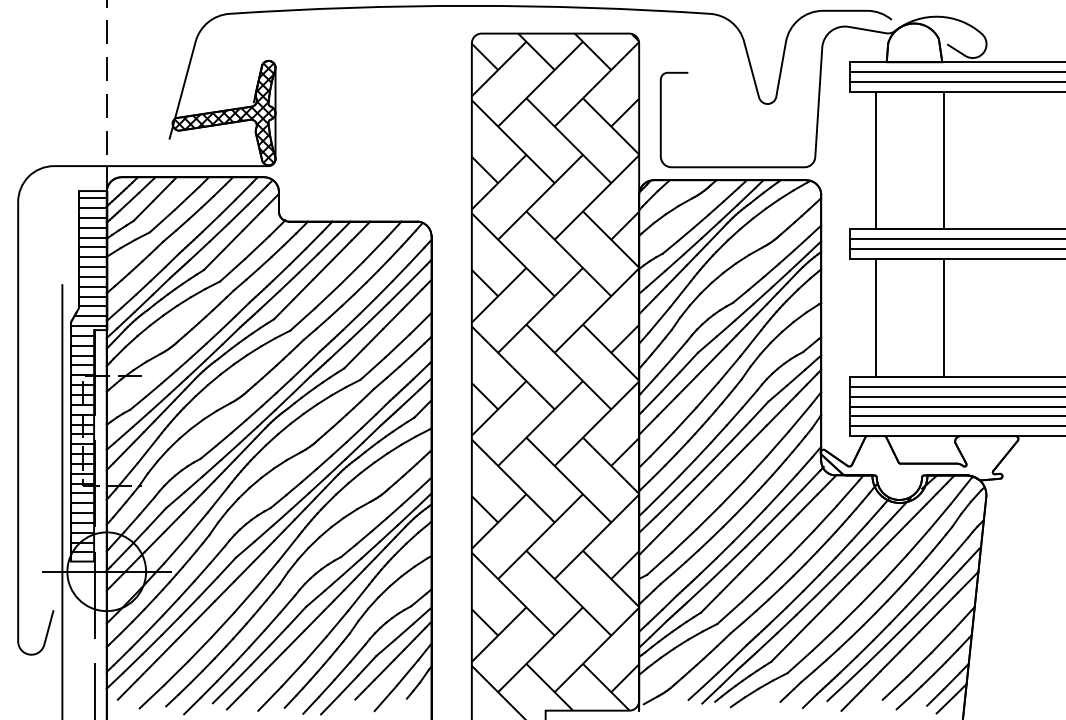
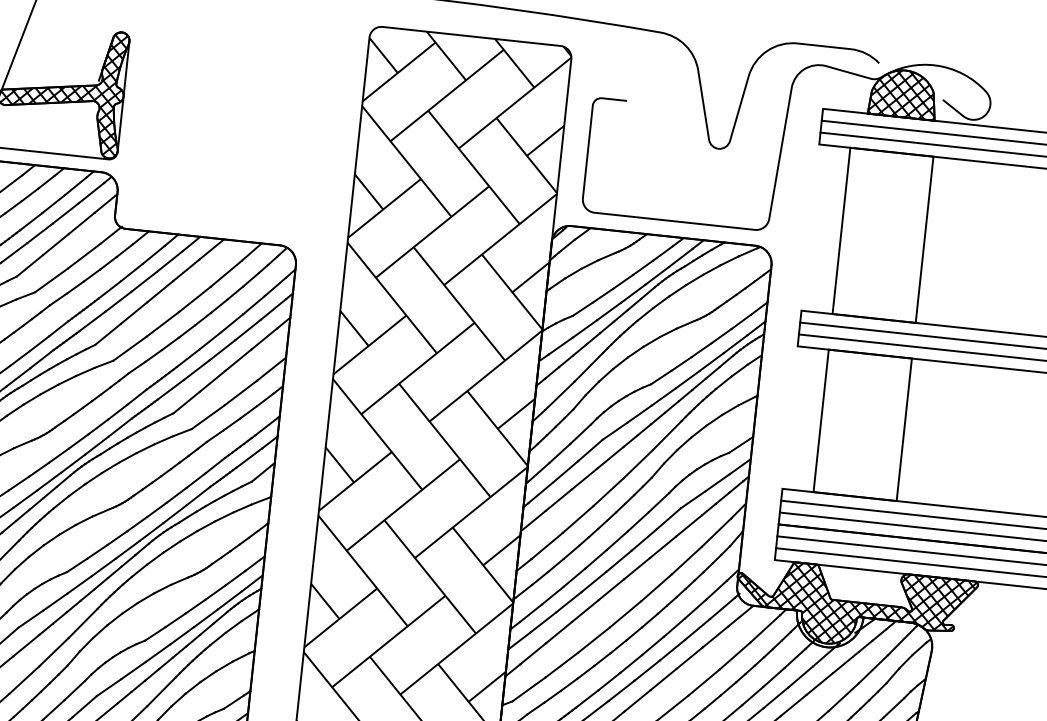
hatch: (913, 42) -> (902, 93), added
hatch: (919, 467) -> (854, 606), added

